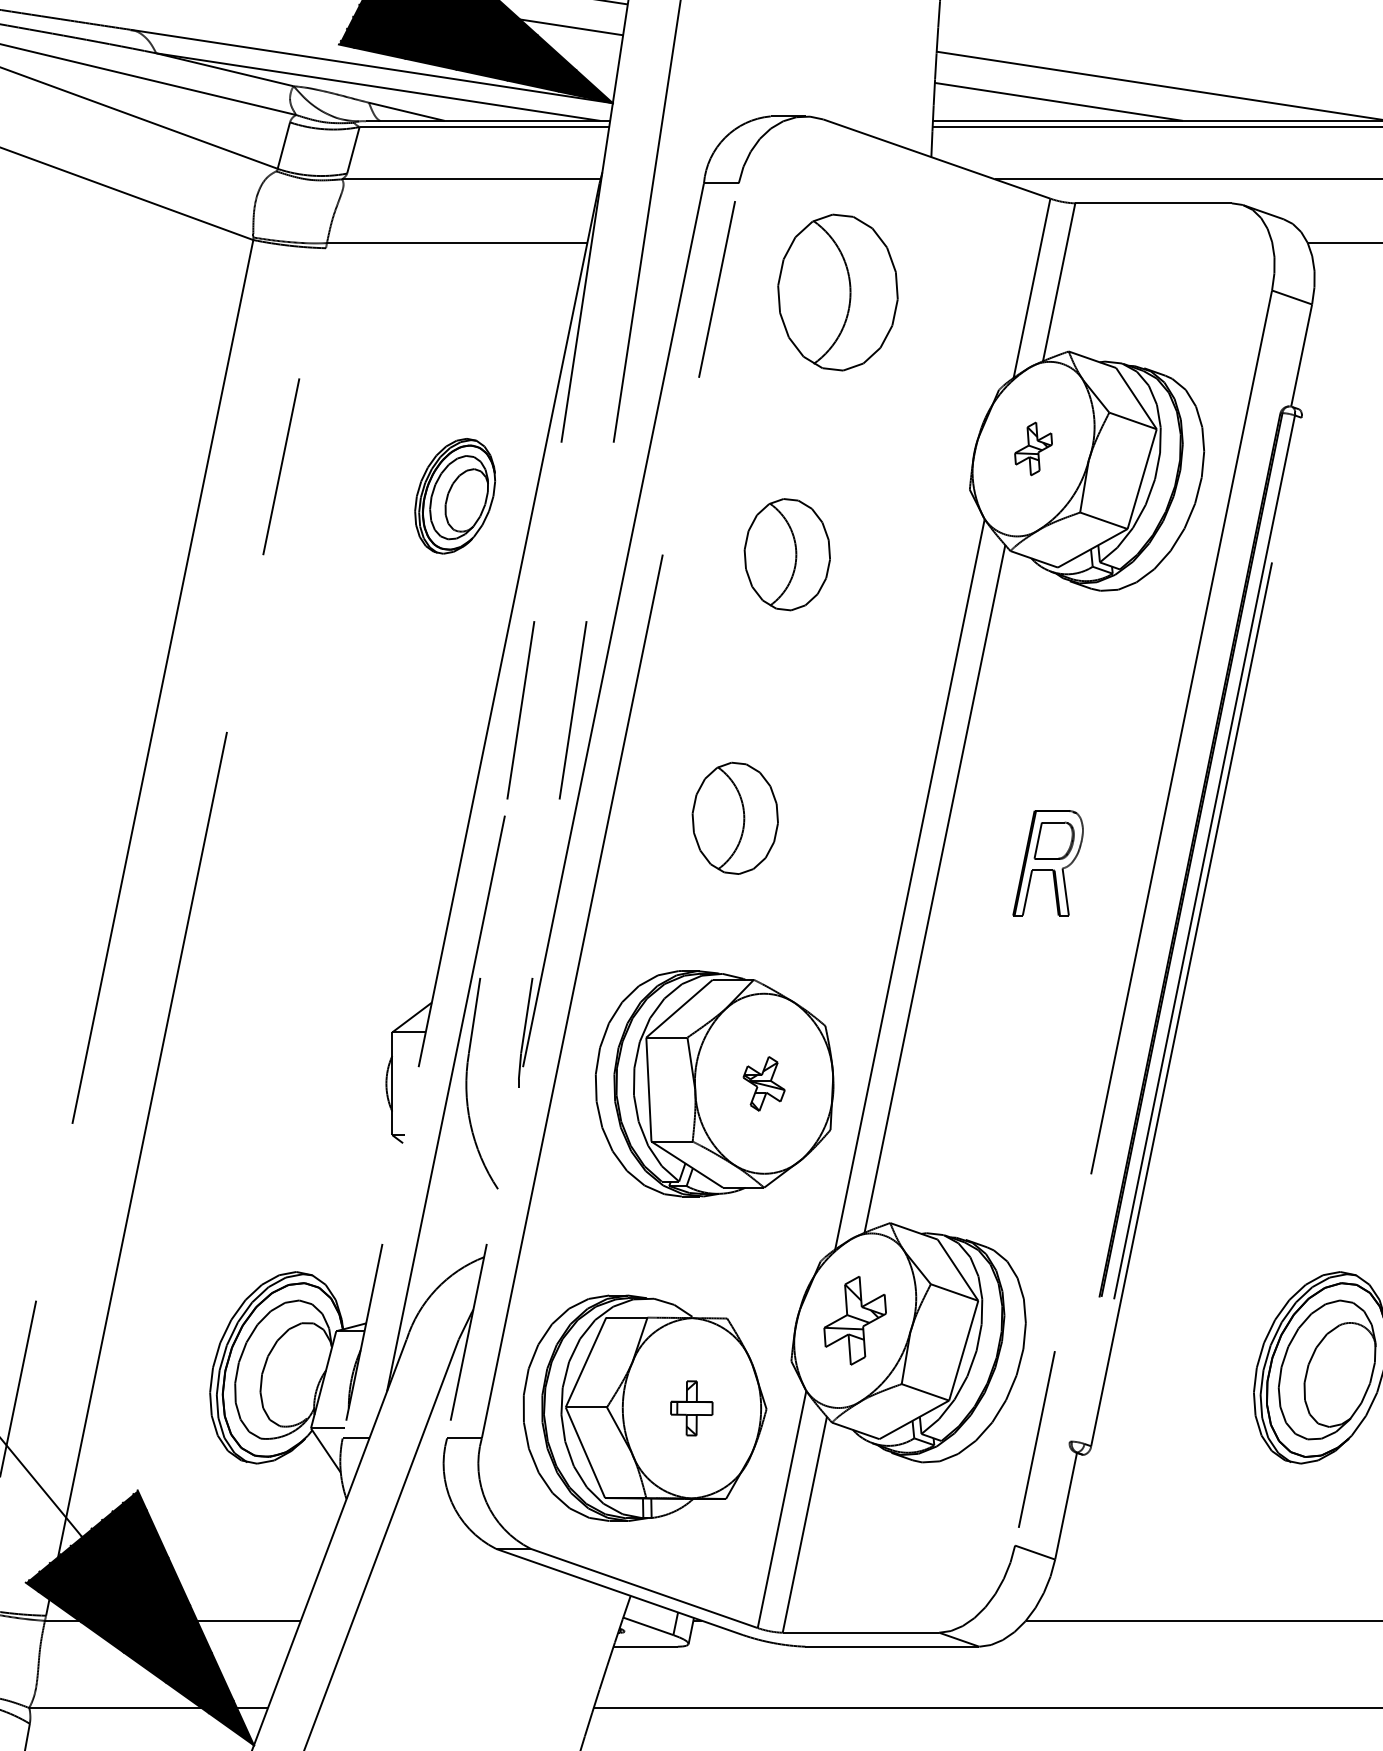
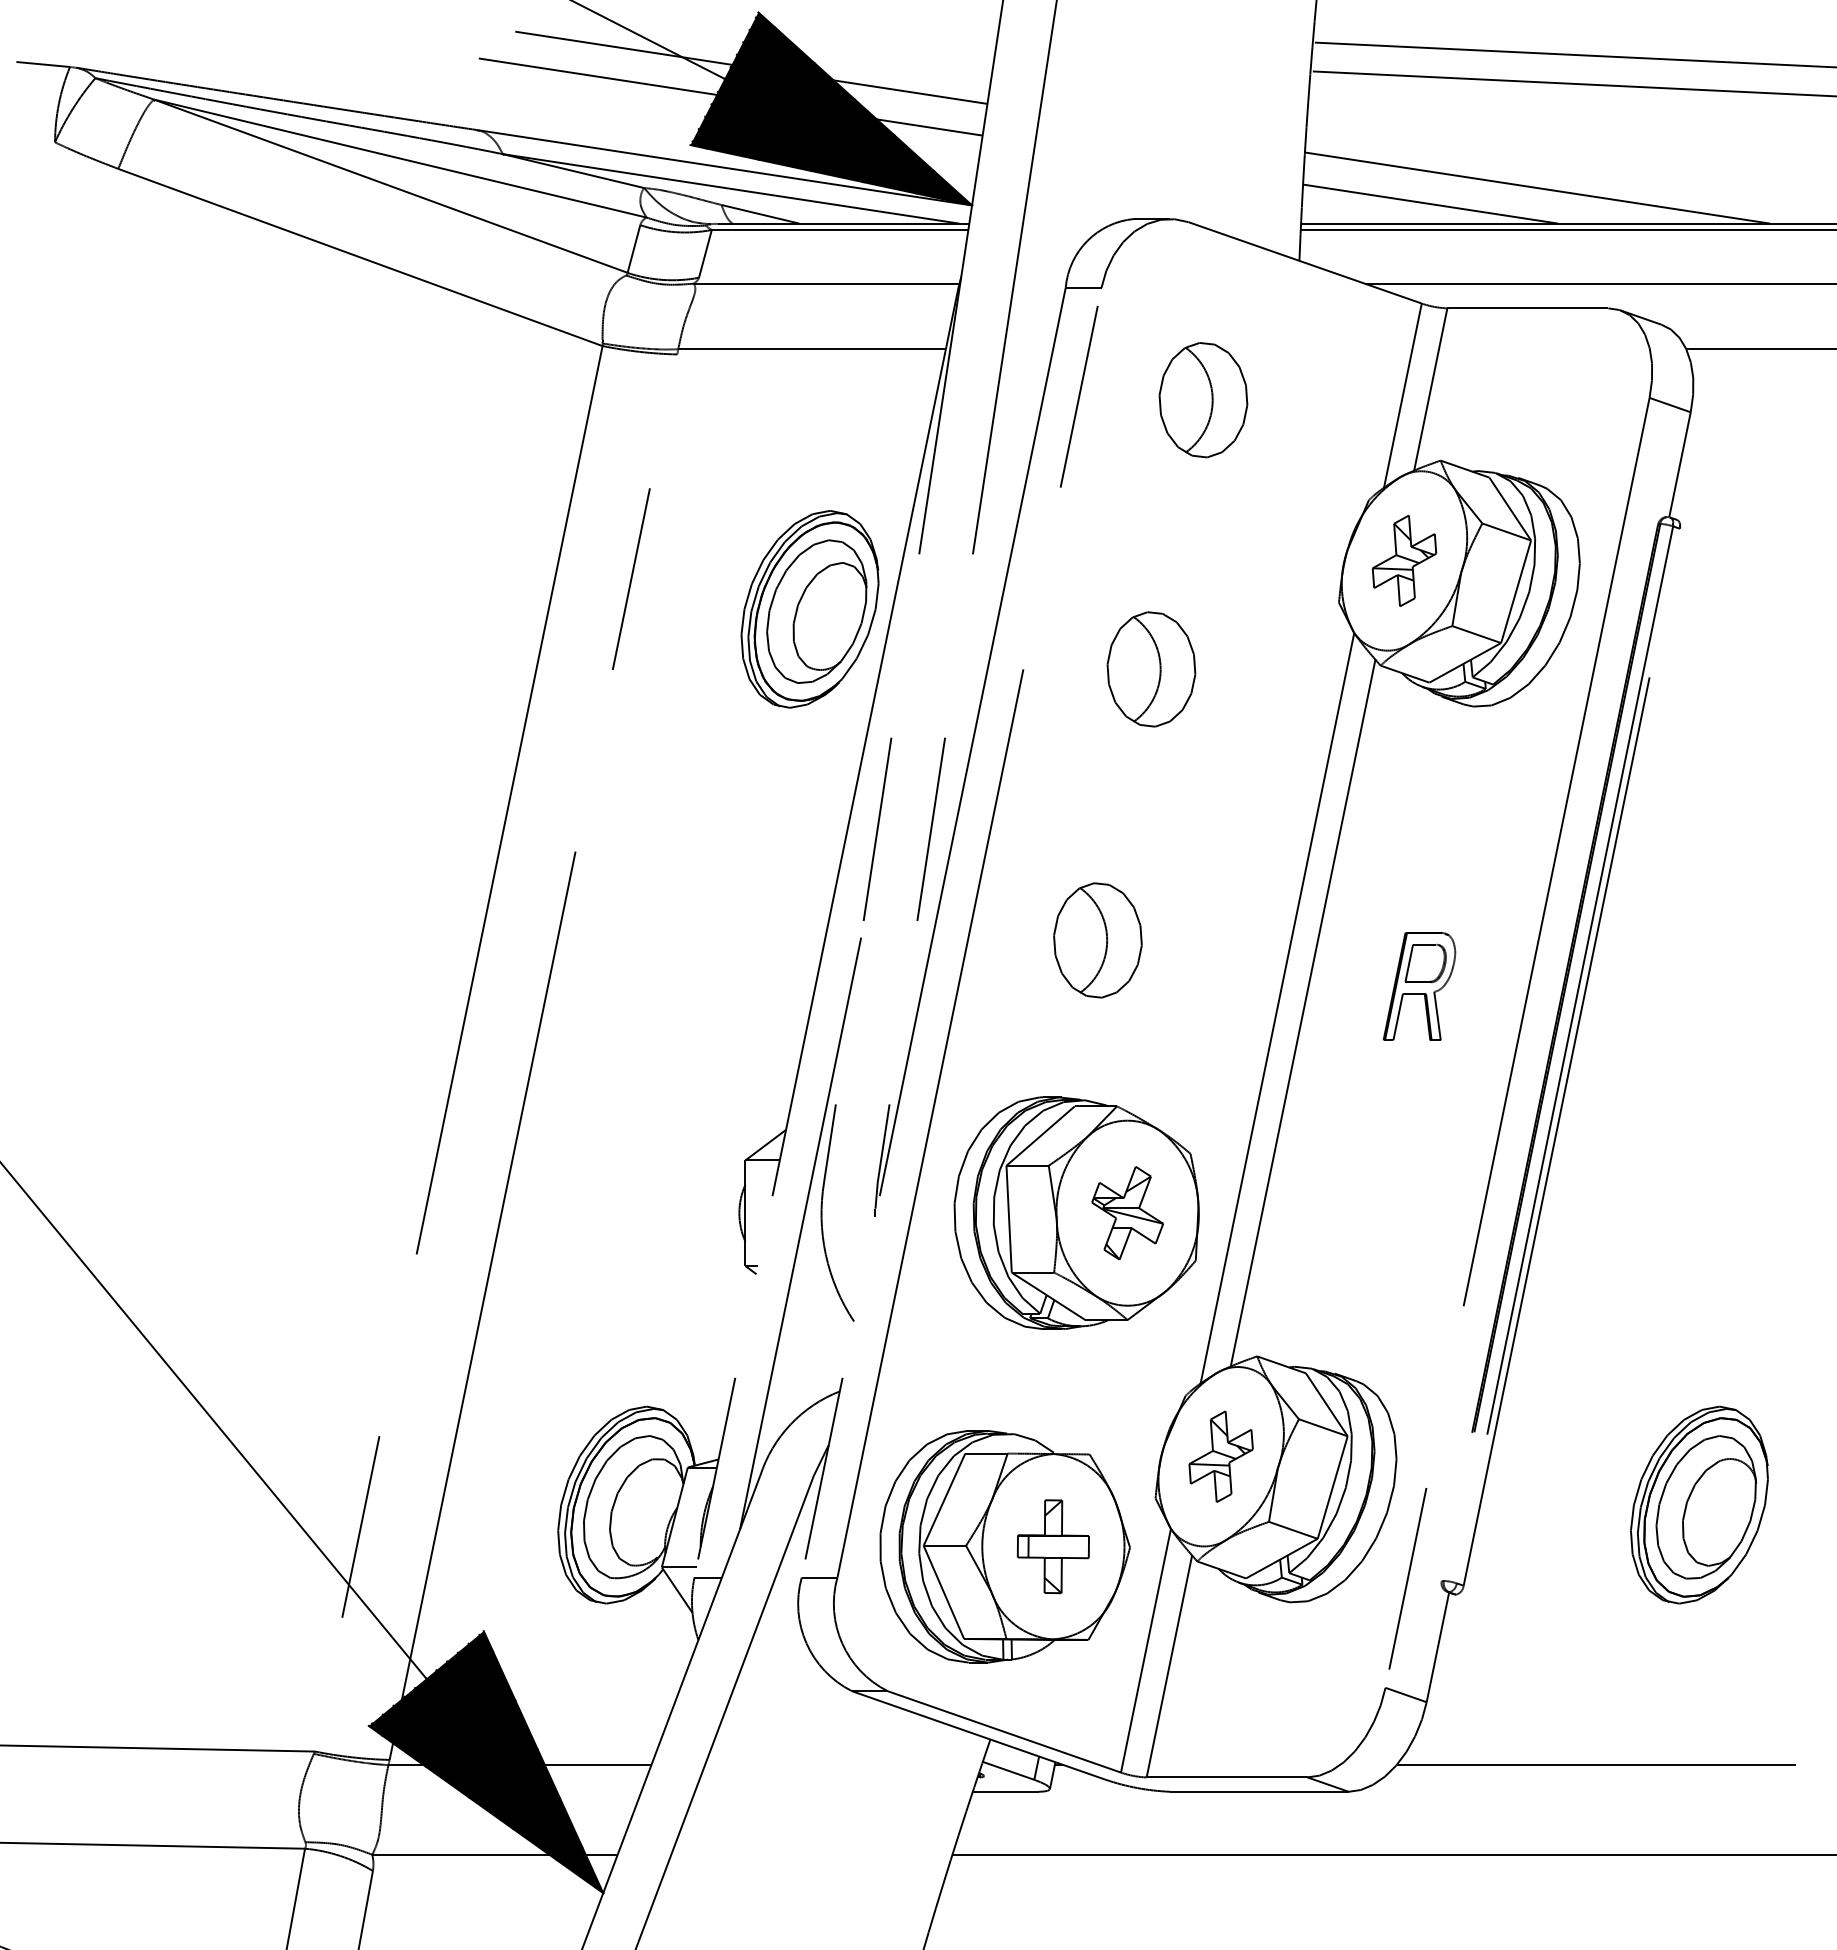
part: (838, 293) -> (1203, 400), size x0.71
part: (1033, 448) -> (1404, 560), size x1.67
part: (454, 496) -> (809, 609), size x1.67
part: (764, 1084) -> (1127, 1213), size x1.67
part: (691, 1408) -> (1052, 1546), size x1.67

